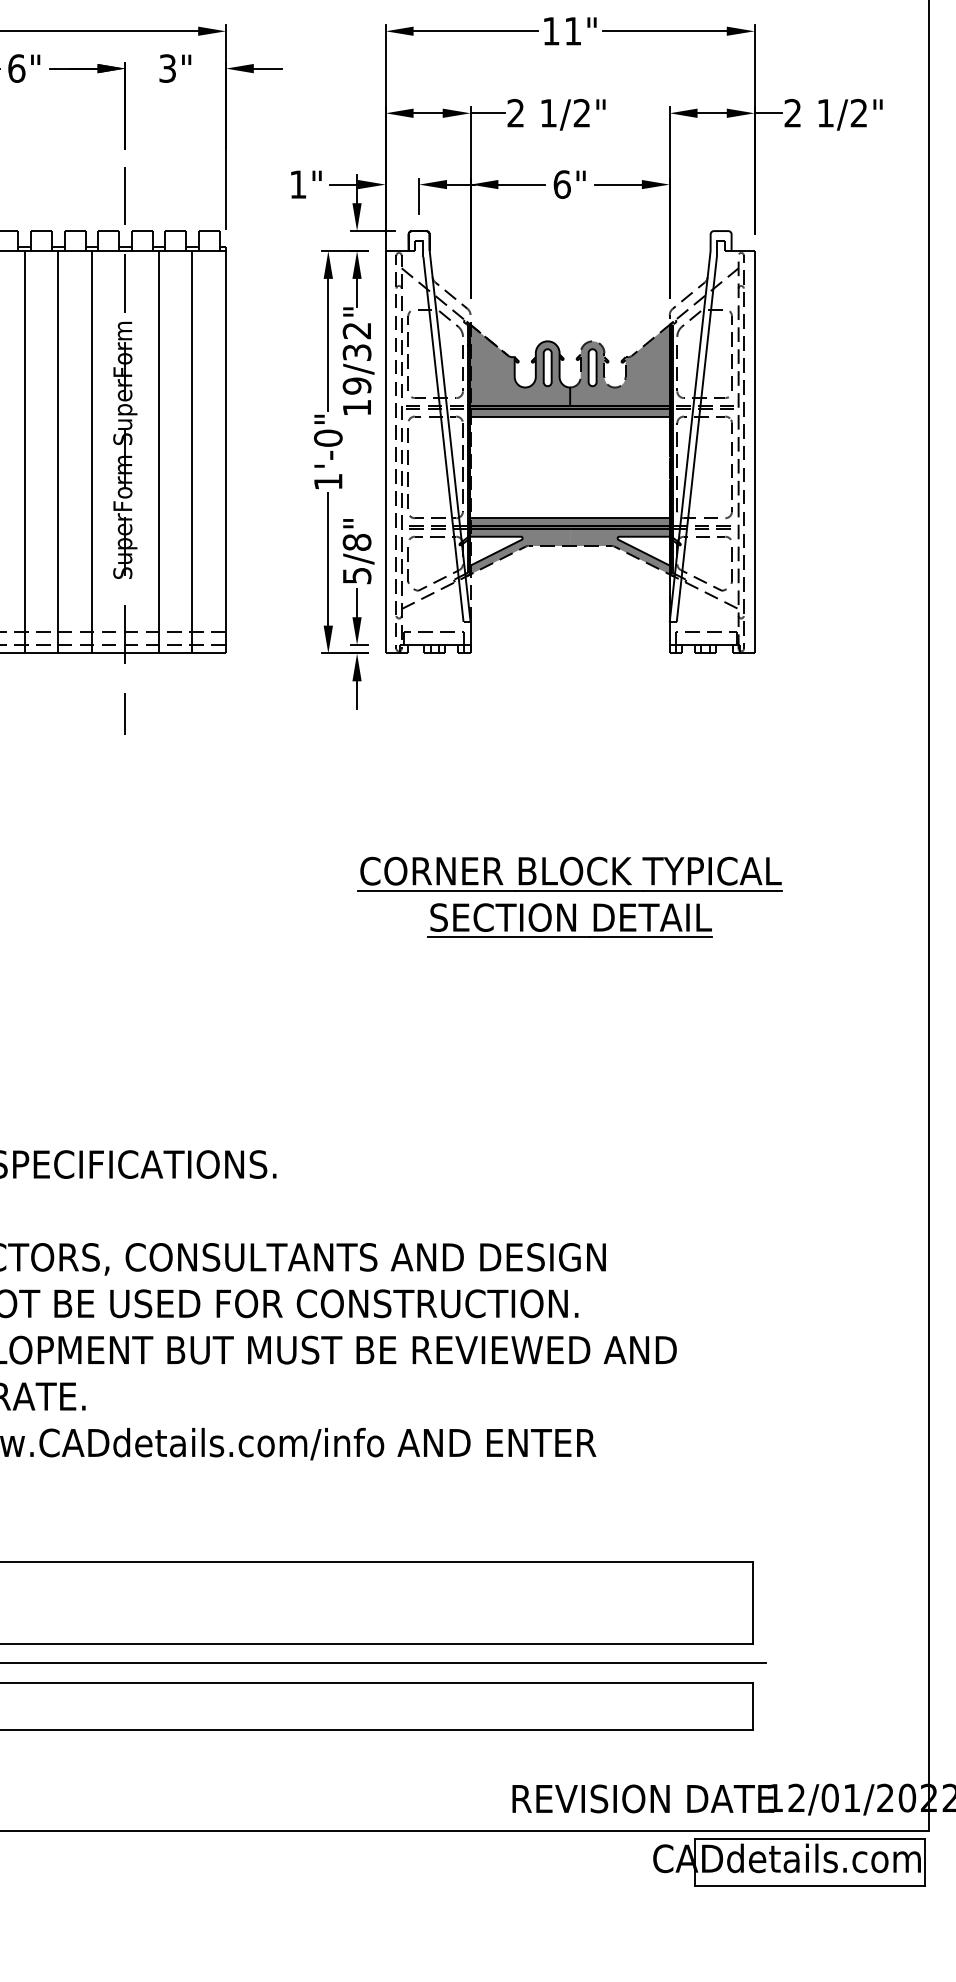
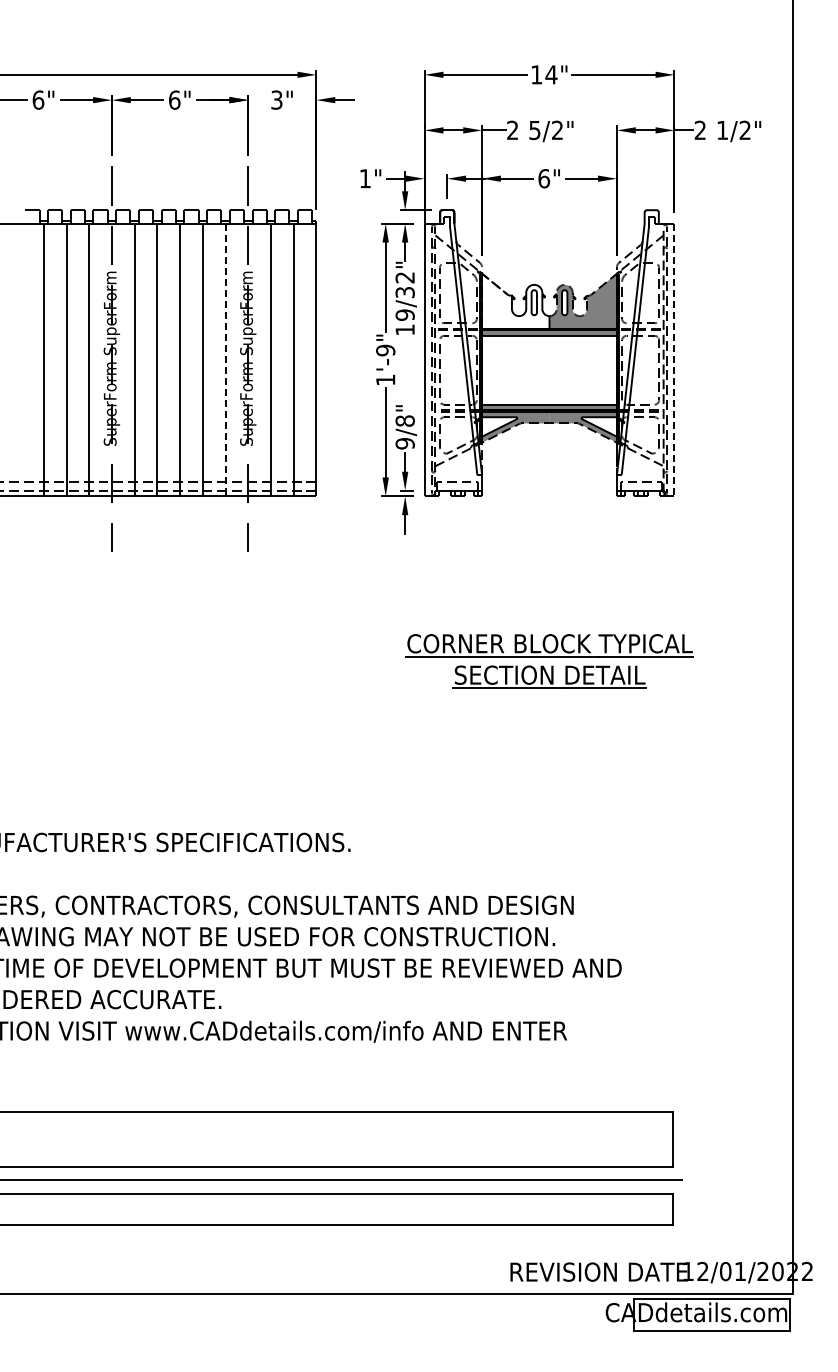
text: (573, 30) -> (551, 74), 11" -> 14"
text: (547, 113) -> (534, 130), 1/2" -> 5/2"
fill: (519, 364) -> (515, 300), removed
text: (328, 438) -> (385, 350), 1'-0" -> 1'-9"
line: (91, 452) -> (225, 360), solid -> dashed
line: (754, 452) -> (674, 360), solid -> dashed
text: (356, 575) -> (404, 443), 5/8" -> 9/8"

